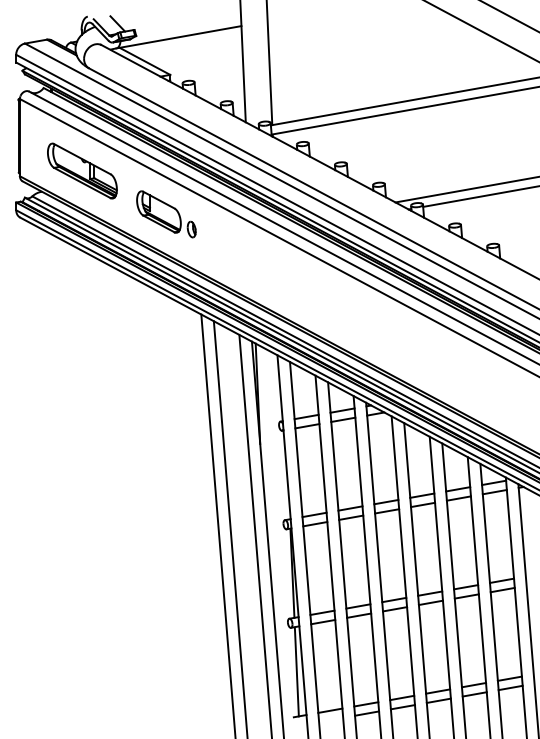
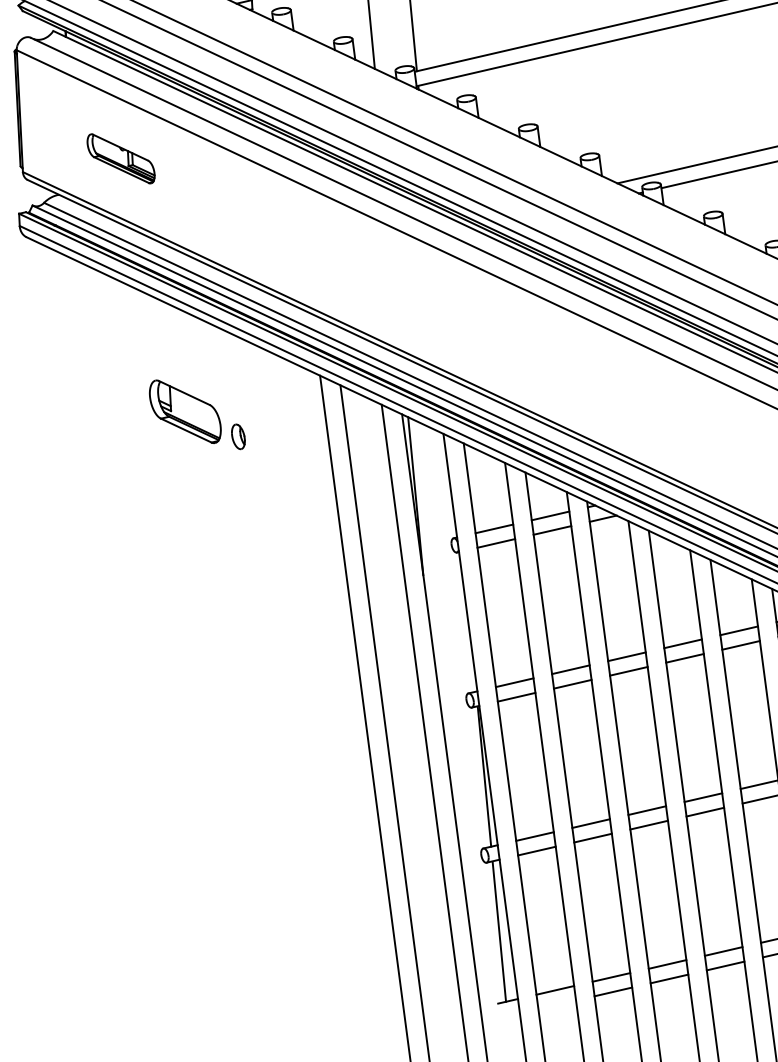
part: (82, 170) -> (121, 157), size x0.6
part: (166, 214) -> (197, 415), moved

